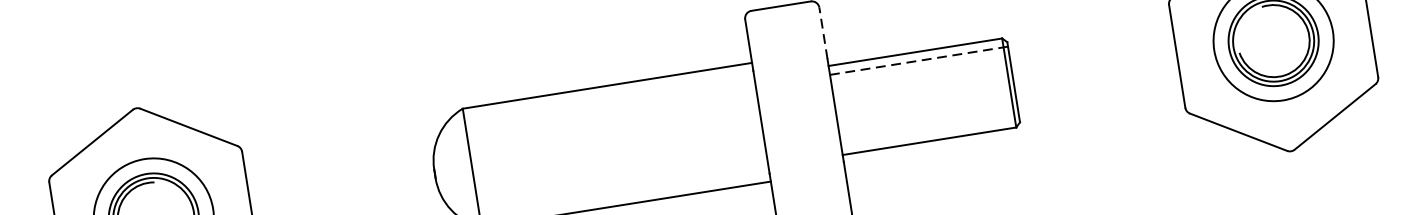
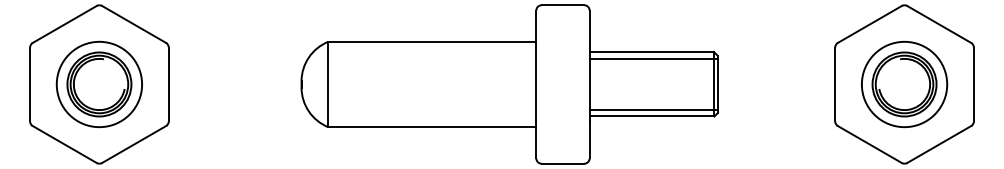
line: (823, 32) -> (589, 28), dashed -> solid
line: (918, 60) -> (653, 58), dashed -> solid
line: (930, 132) -> (653, 110), added

